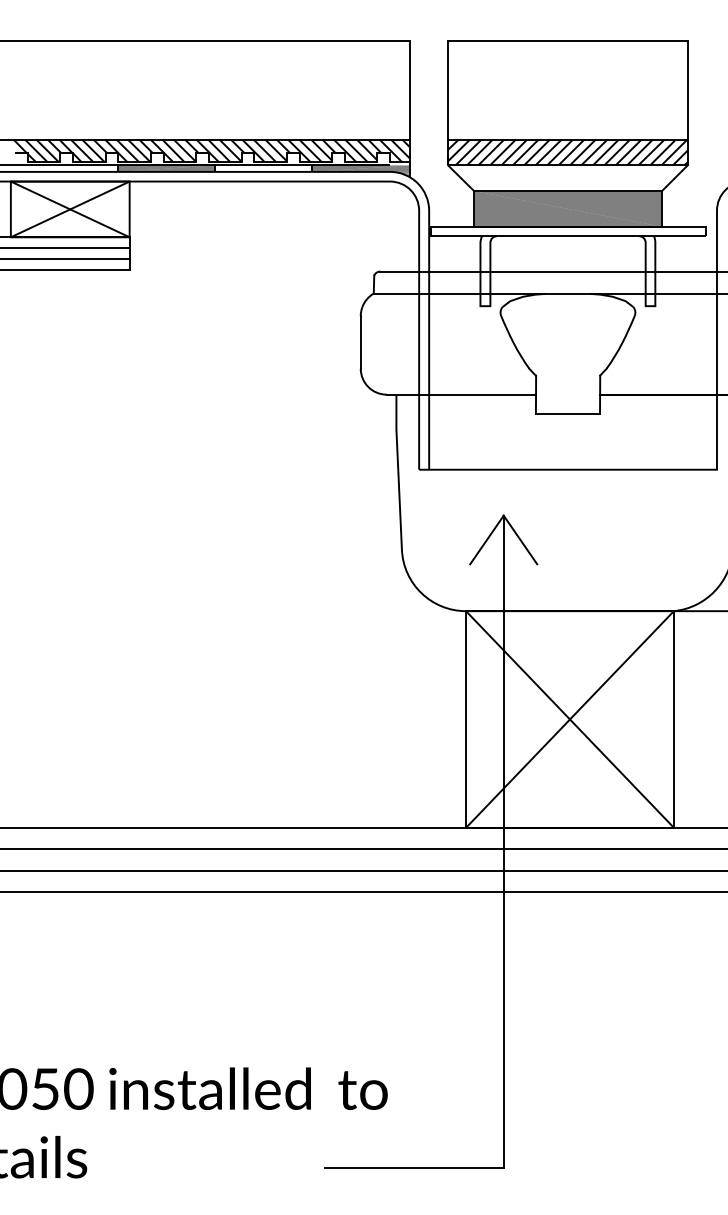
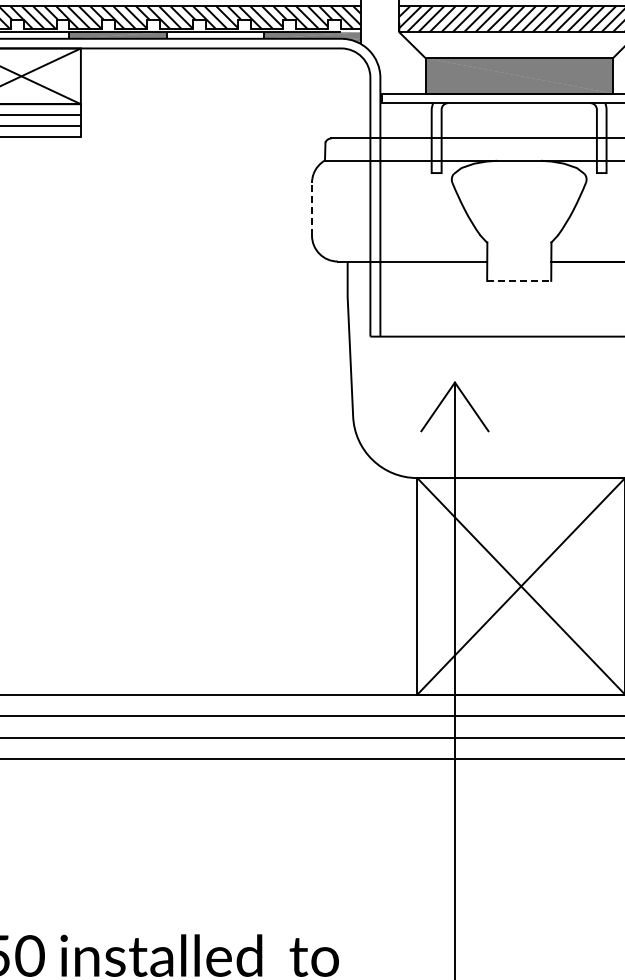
line: (360, 341) -> (311, 208), solid -> dashed
line: (568, 414) -> (519, 281), solid -> dashed

